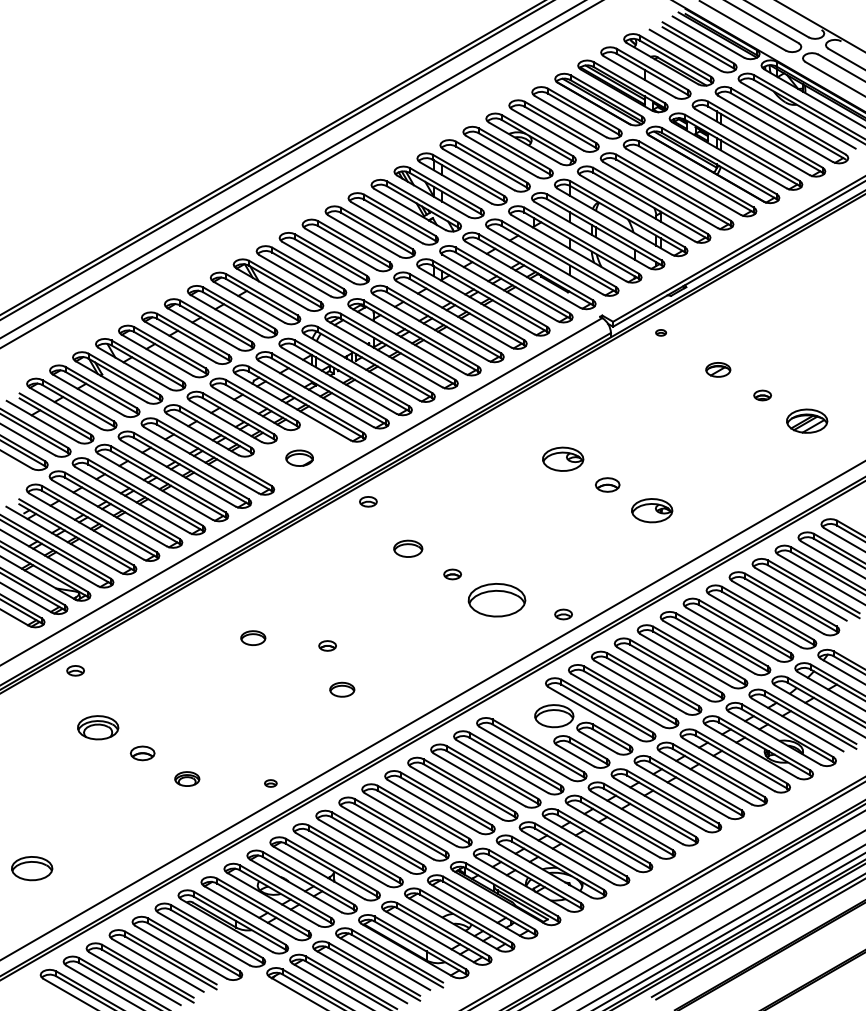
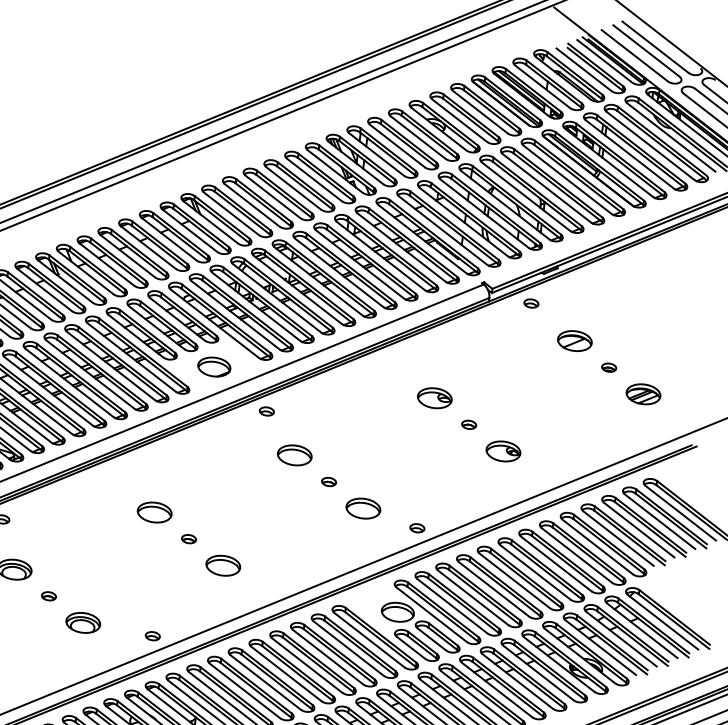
part: (660, 332) -> (530, 303), size x1.67
part: (718, 369) -> (575, 340), size x1.67
part: (299, 458) -> (214, 367), size x1.43
part: (607, 484) -> (469, 424), size x0.71
part: (408, 548) -> (295, 455), size x1.43
part: (497, 599) -> (363, 508), size x0.71
part: (253, 637) -> (155, 511), size x1.67
part: (327, 645) -> (188, 538), moved
part: (342, 689) -> (223, 565), size x1.67
part: (142, 753) -> (48, 596), size x0.71
part: (187, 778) -> (83, 622), size x1.67
part: (270, 783) -> (152, 636), size x1.43

